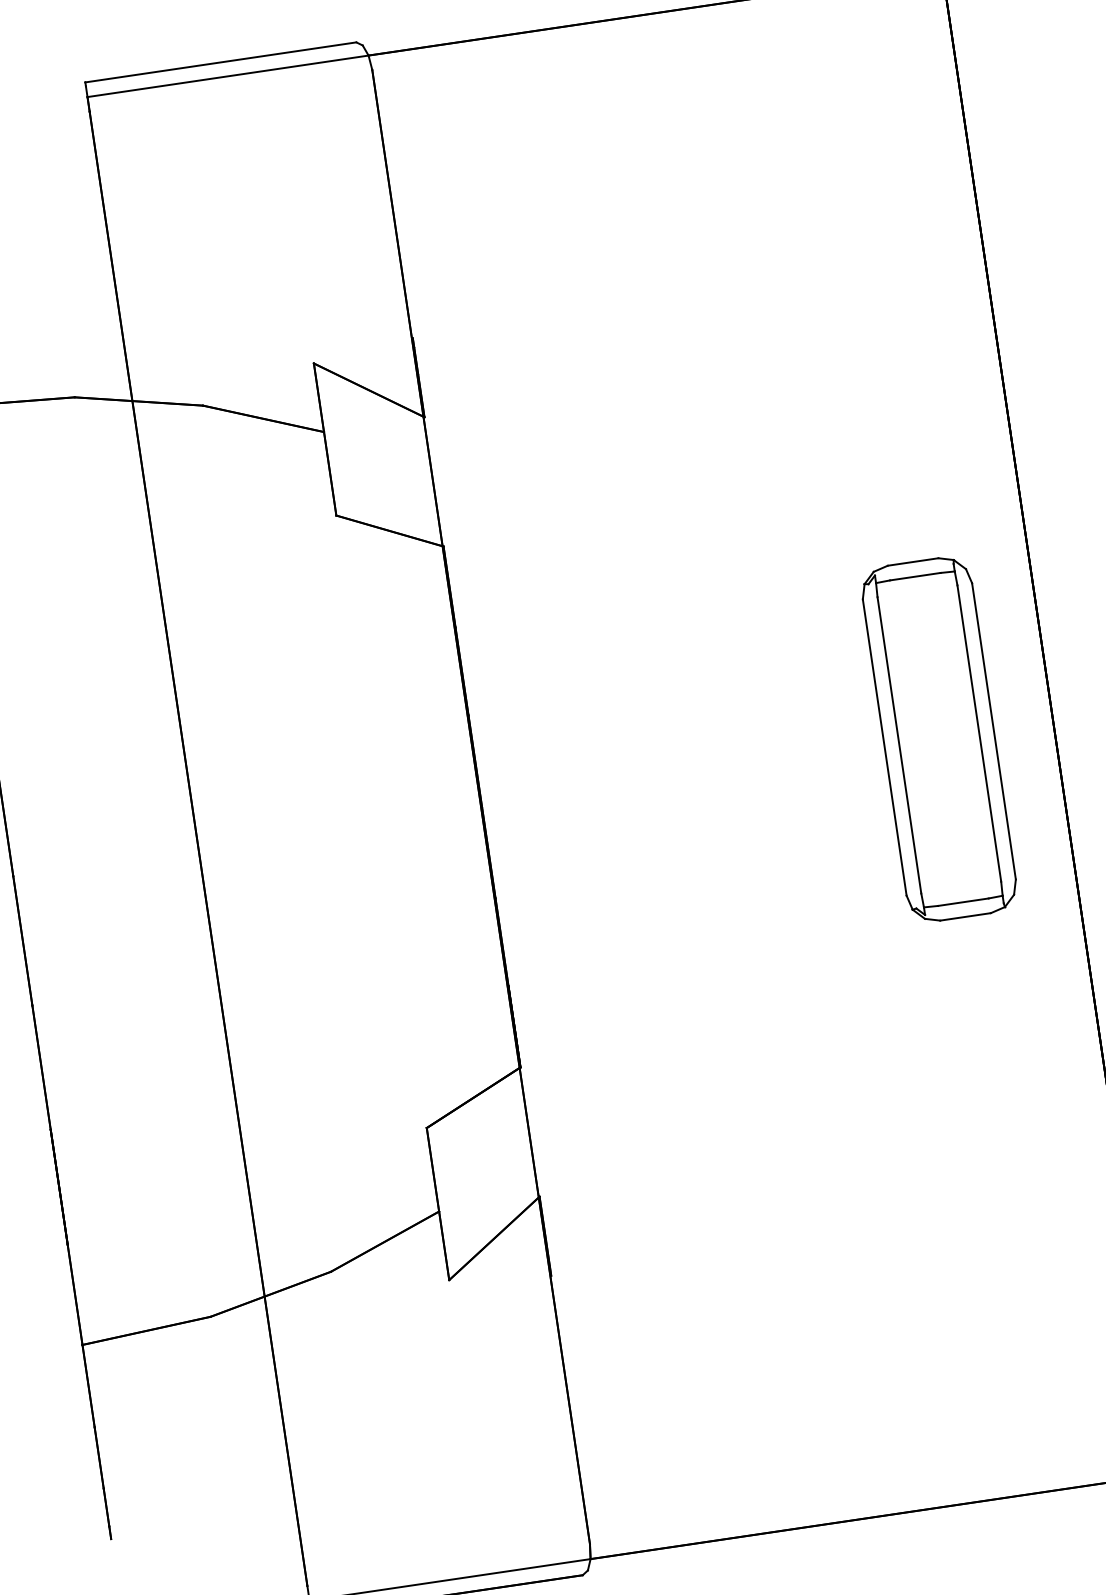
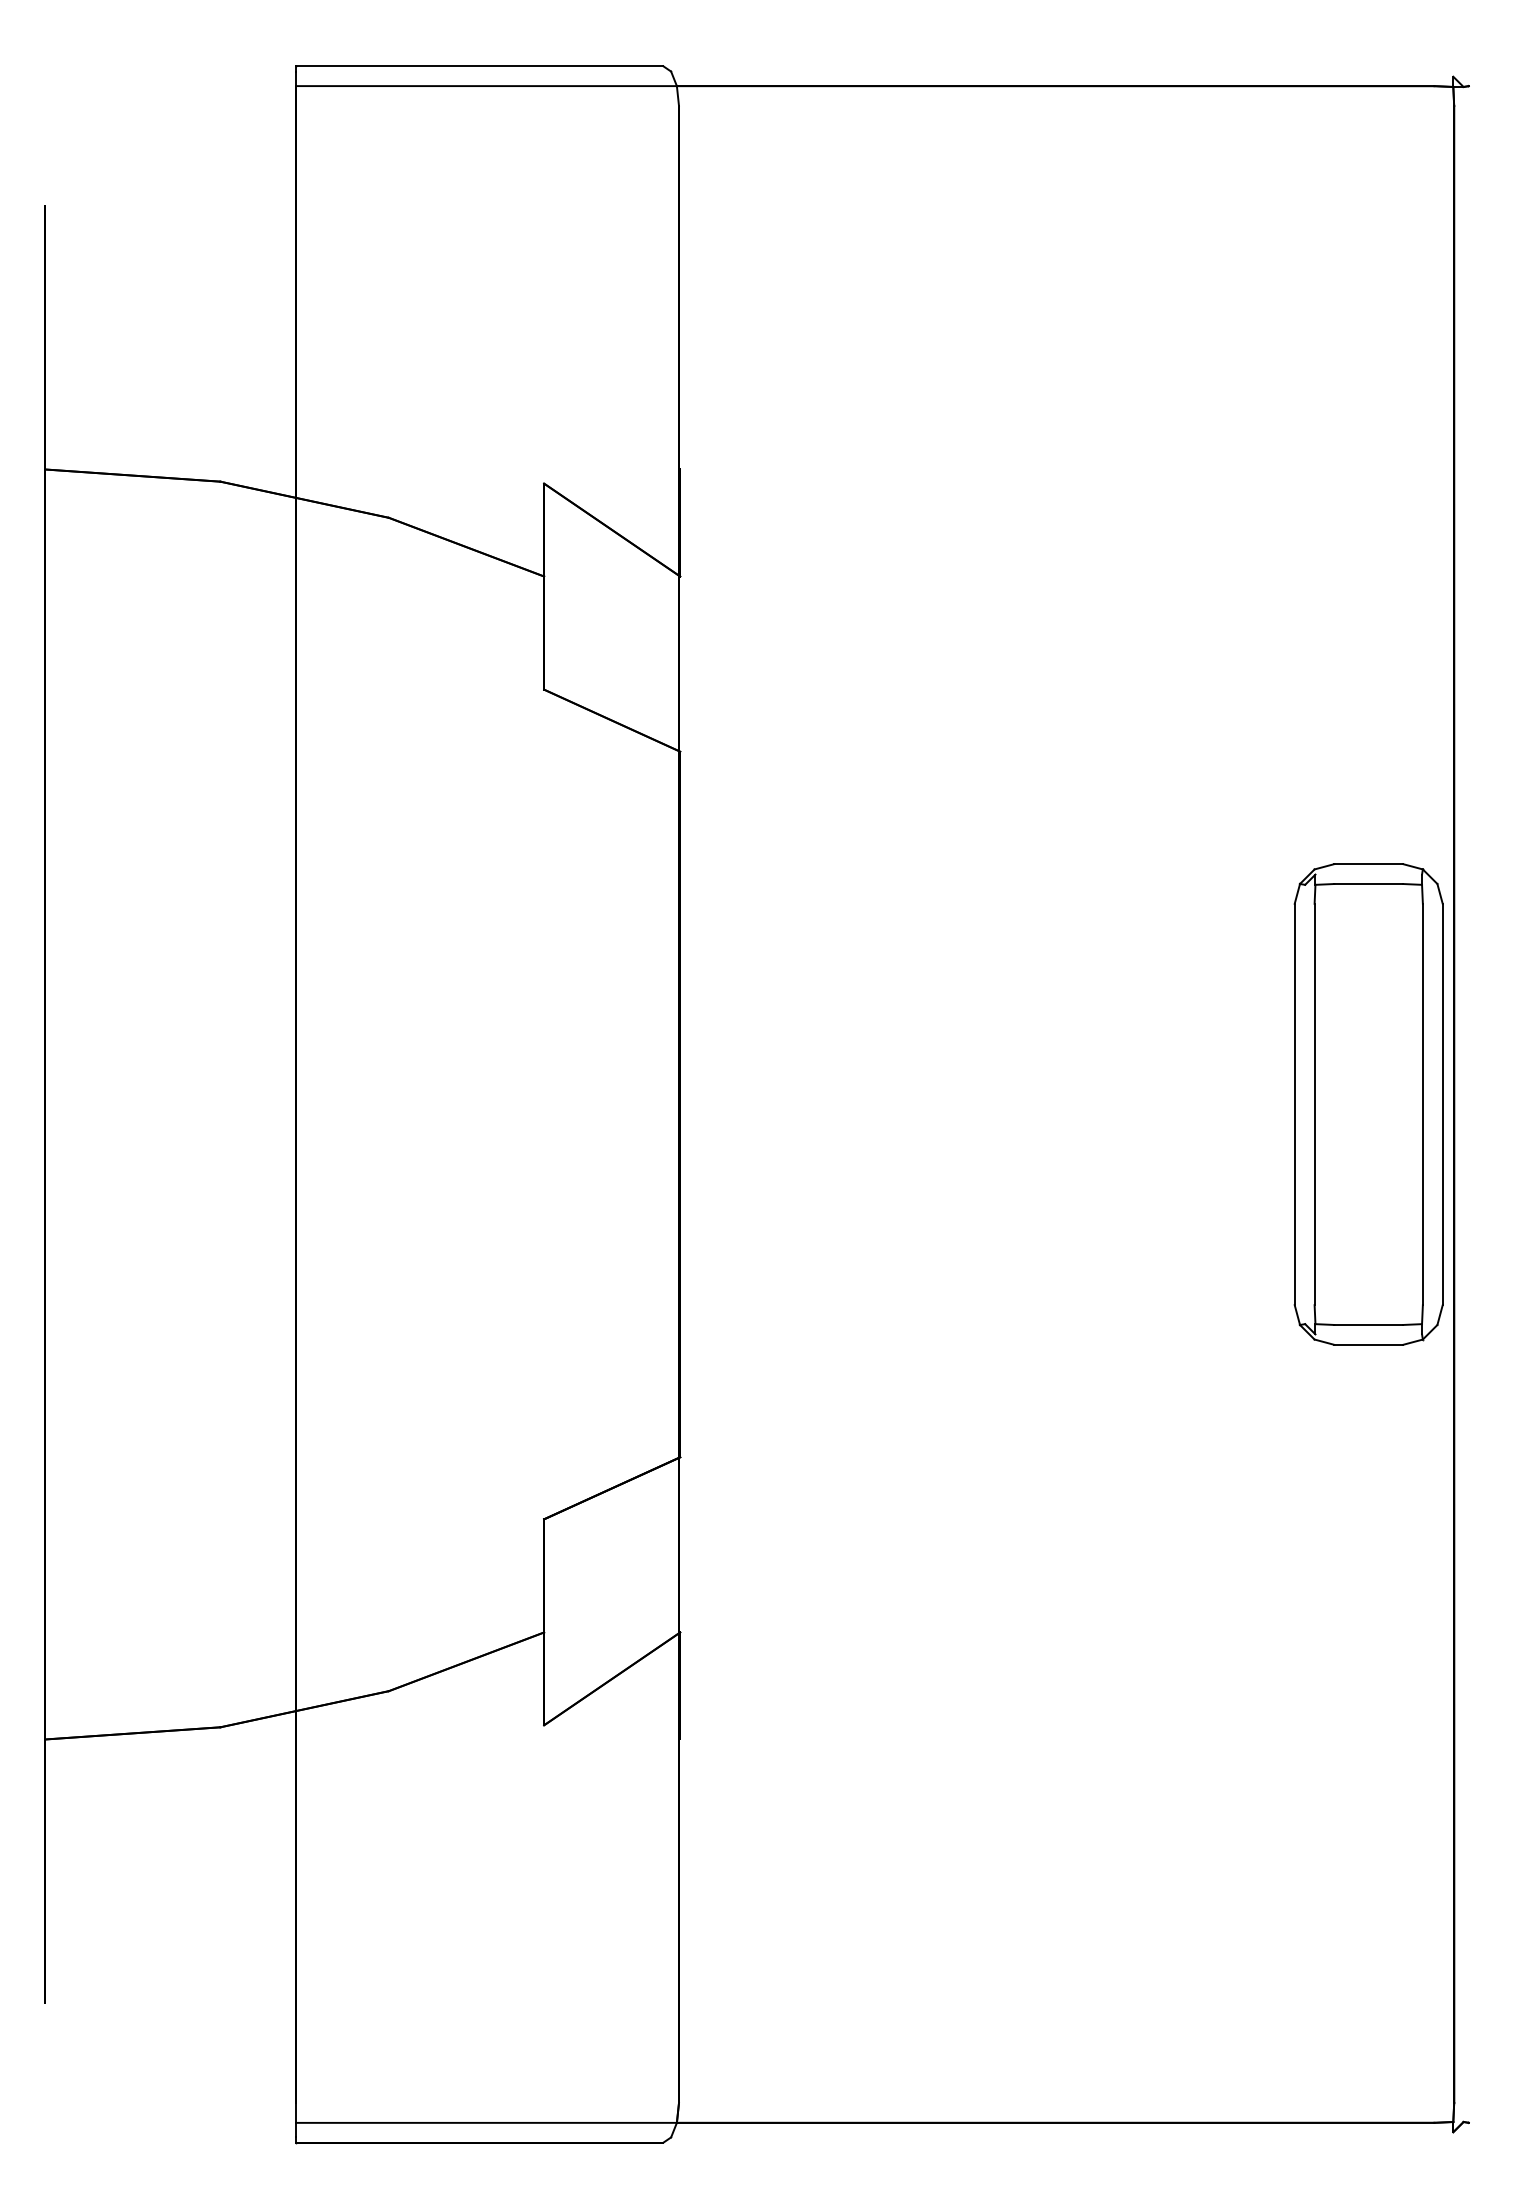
part: (939, 739) -> (1368, 1104), moved

